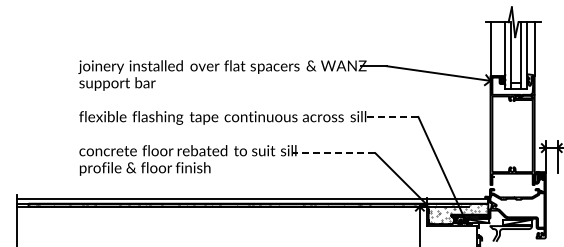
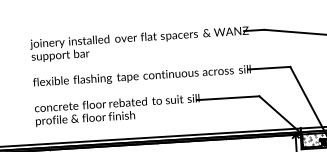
line: (390, 117) -> (269, 68), dashed -> solid
line: (333, 153) -> (227, 98), dashed -> solid

